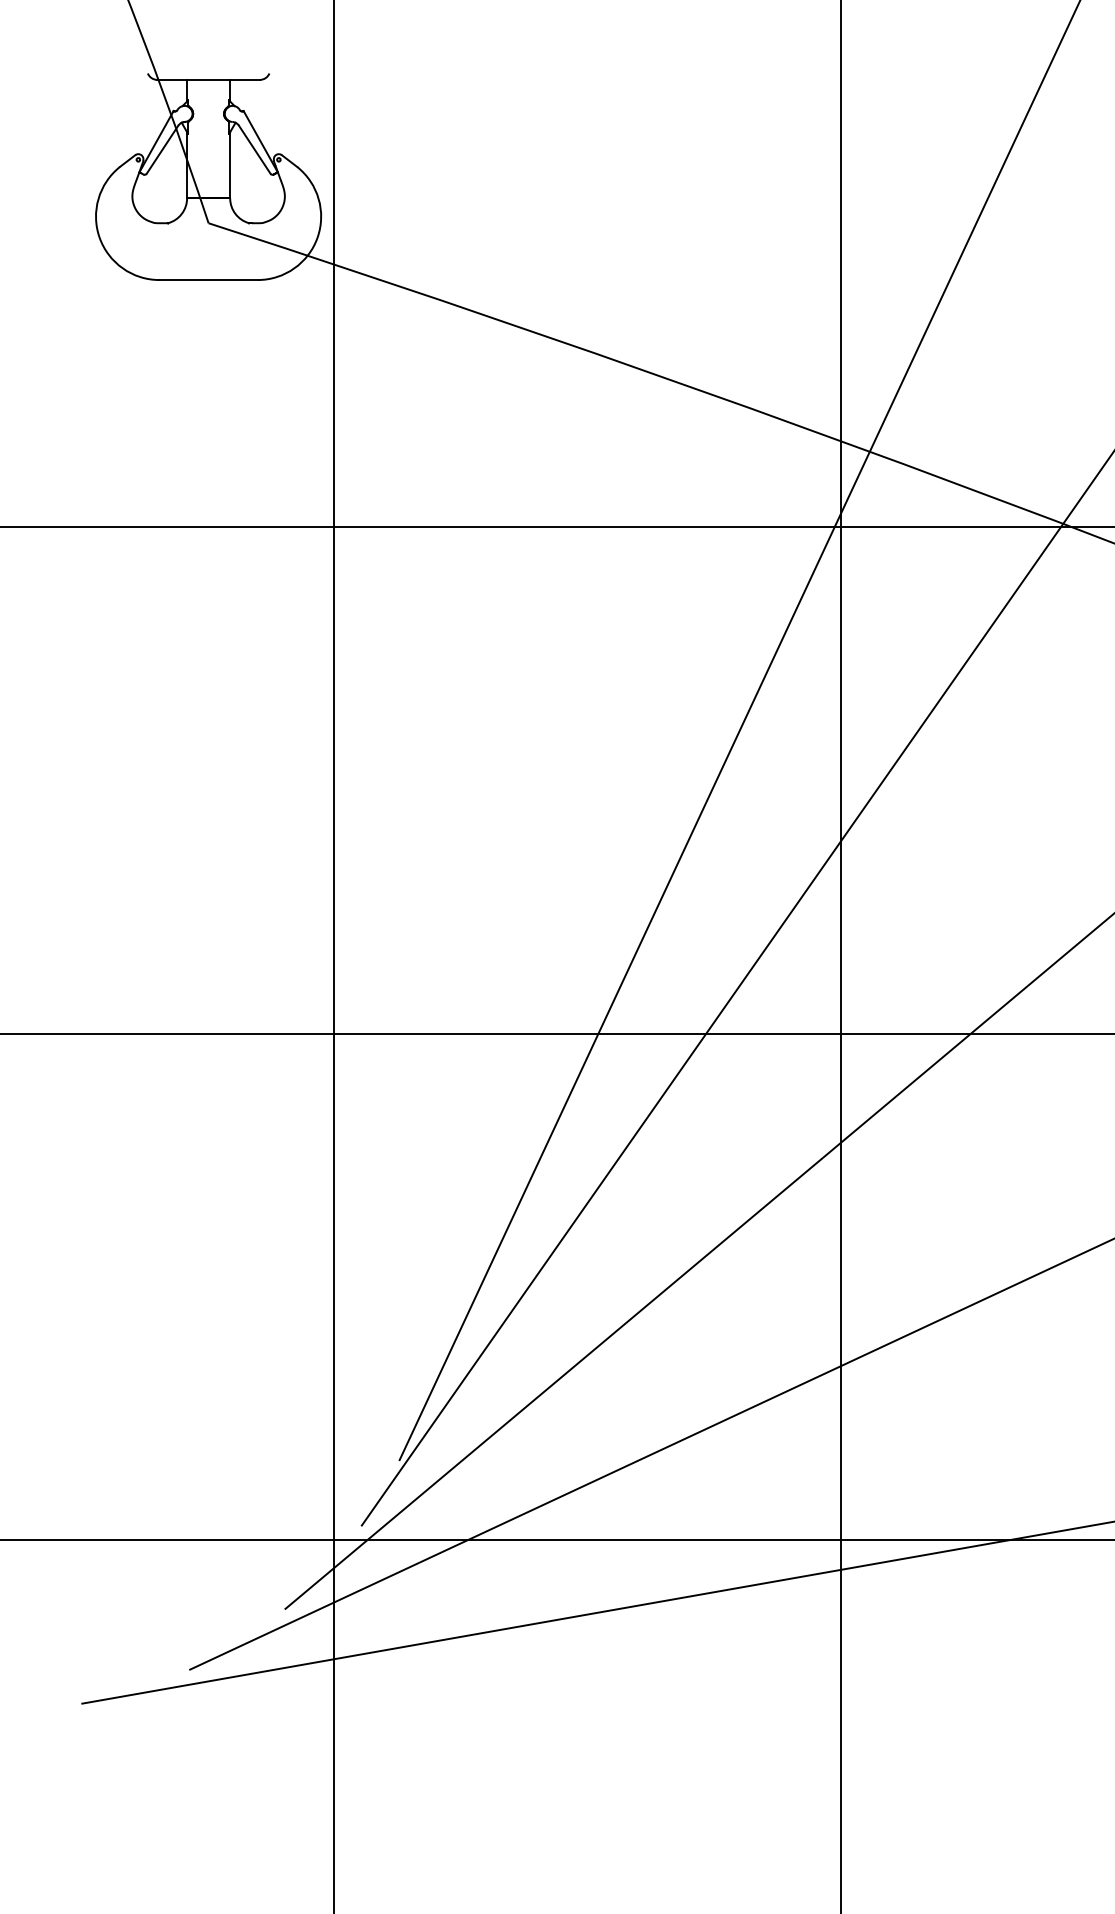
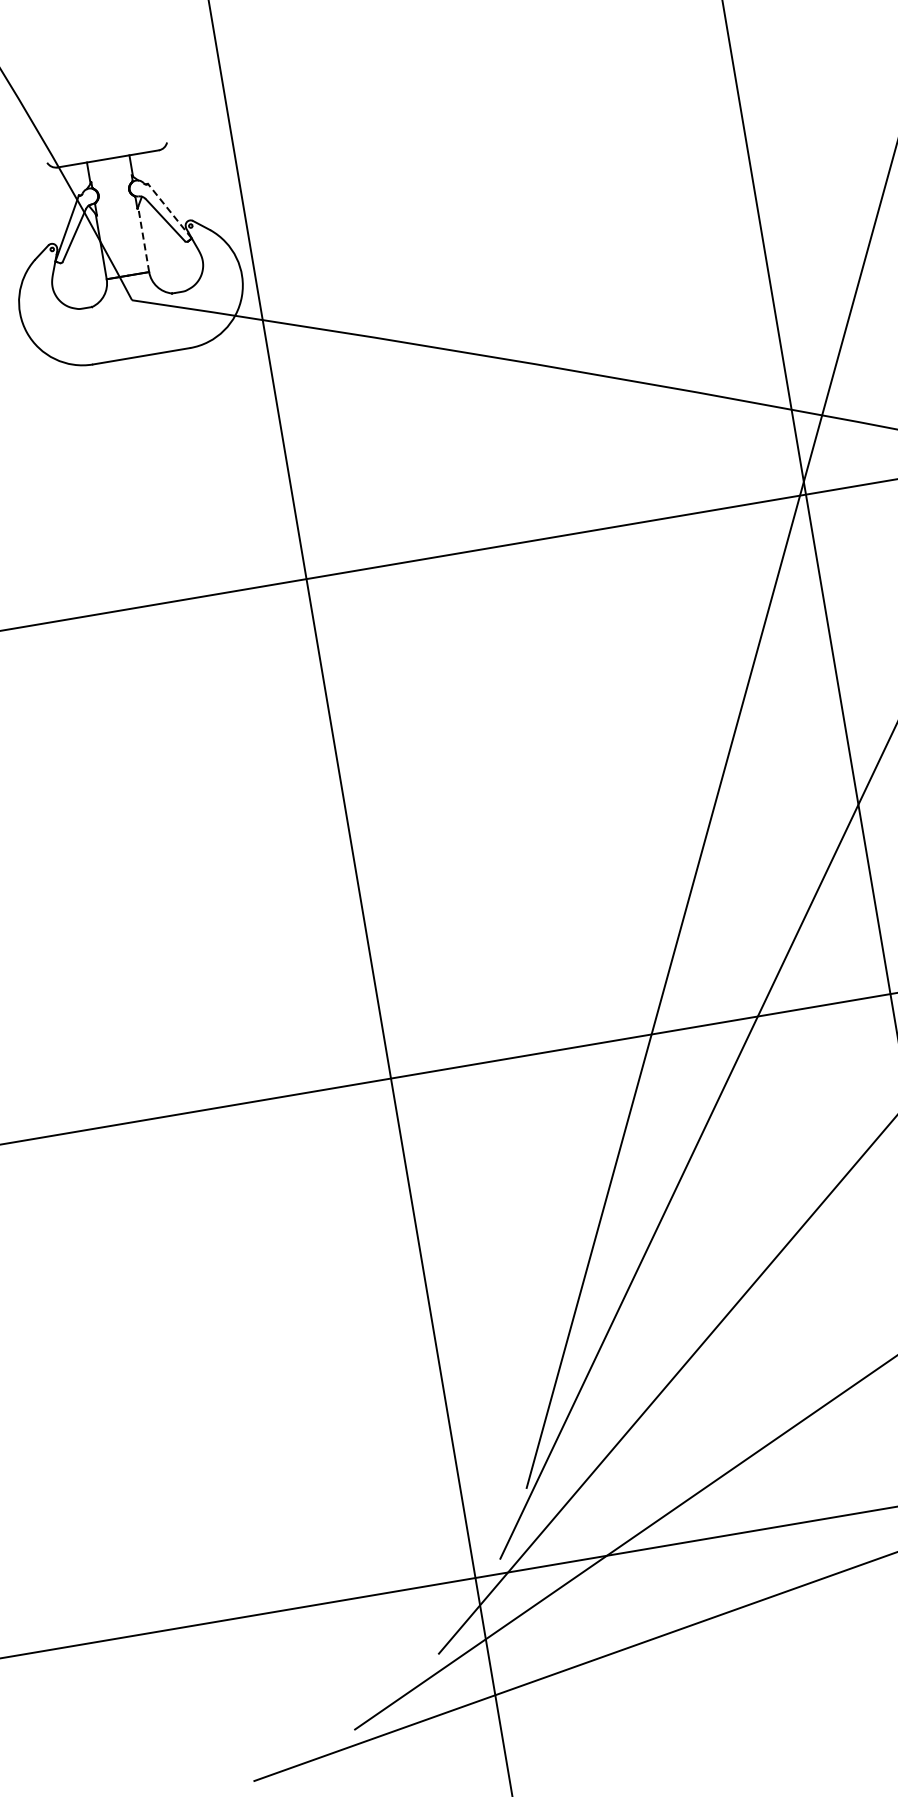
line: (260, 141) -> (169, 211), solid -> dashed
line: (230, 164) -> (143, 238), solid -> dashed

